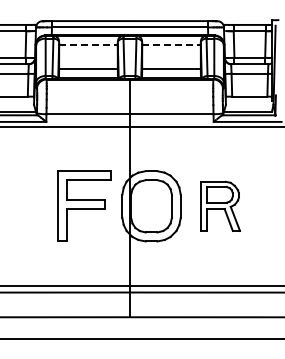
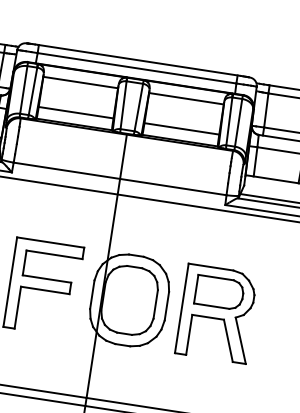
line: (88, 44) -> (80, 81), dashed -> solid
line: (172, 44) -> (187, 98), dashed -> solid
part: (220, 206) -> (217, 314), size x1.43

